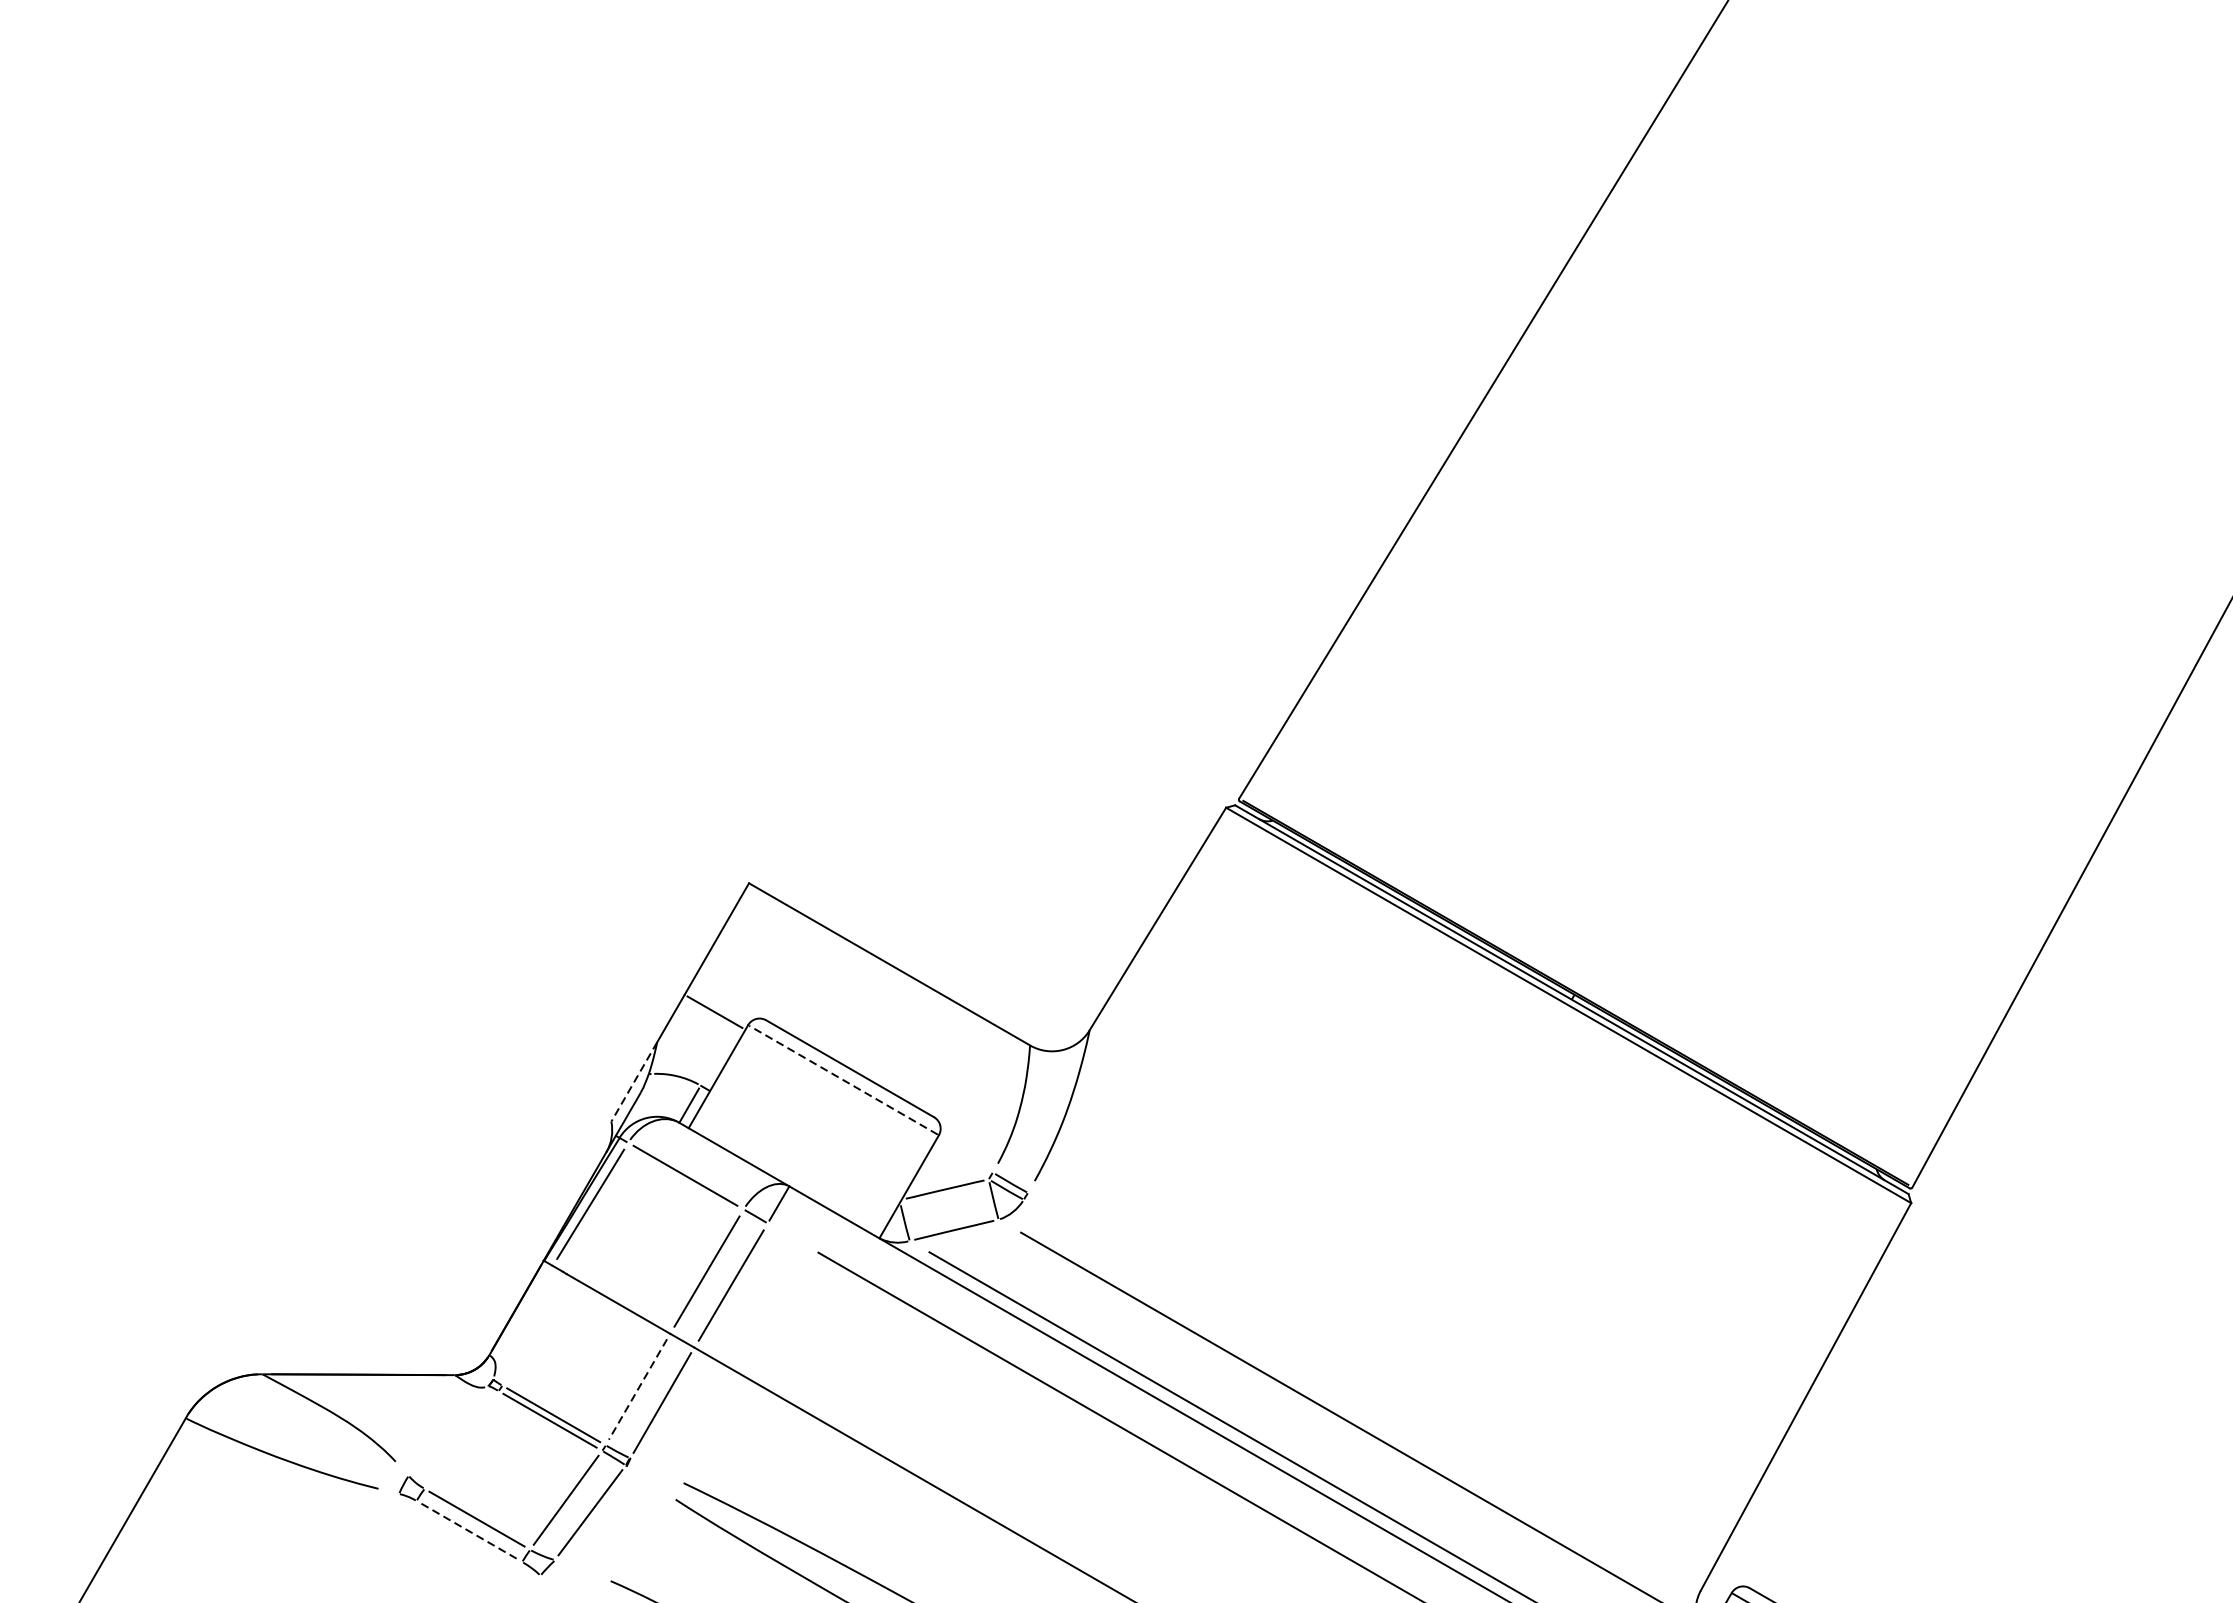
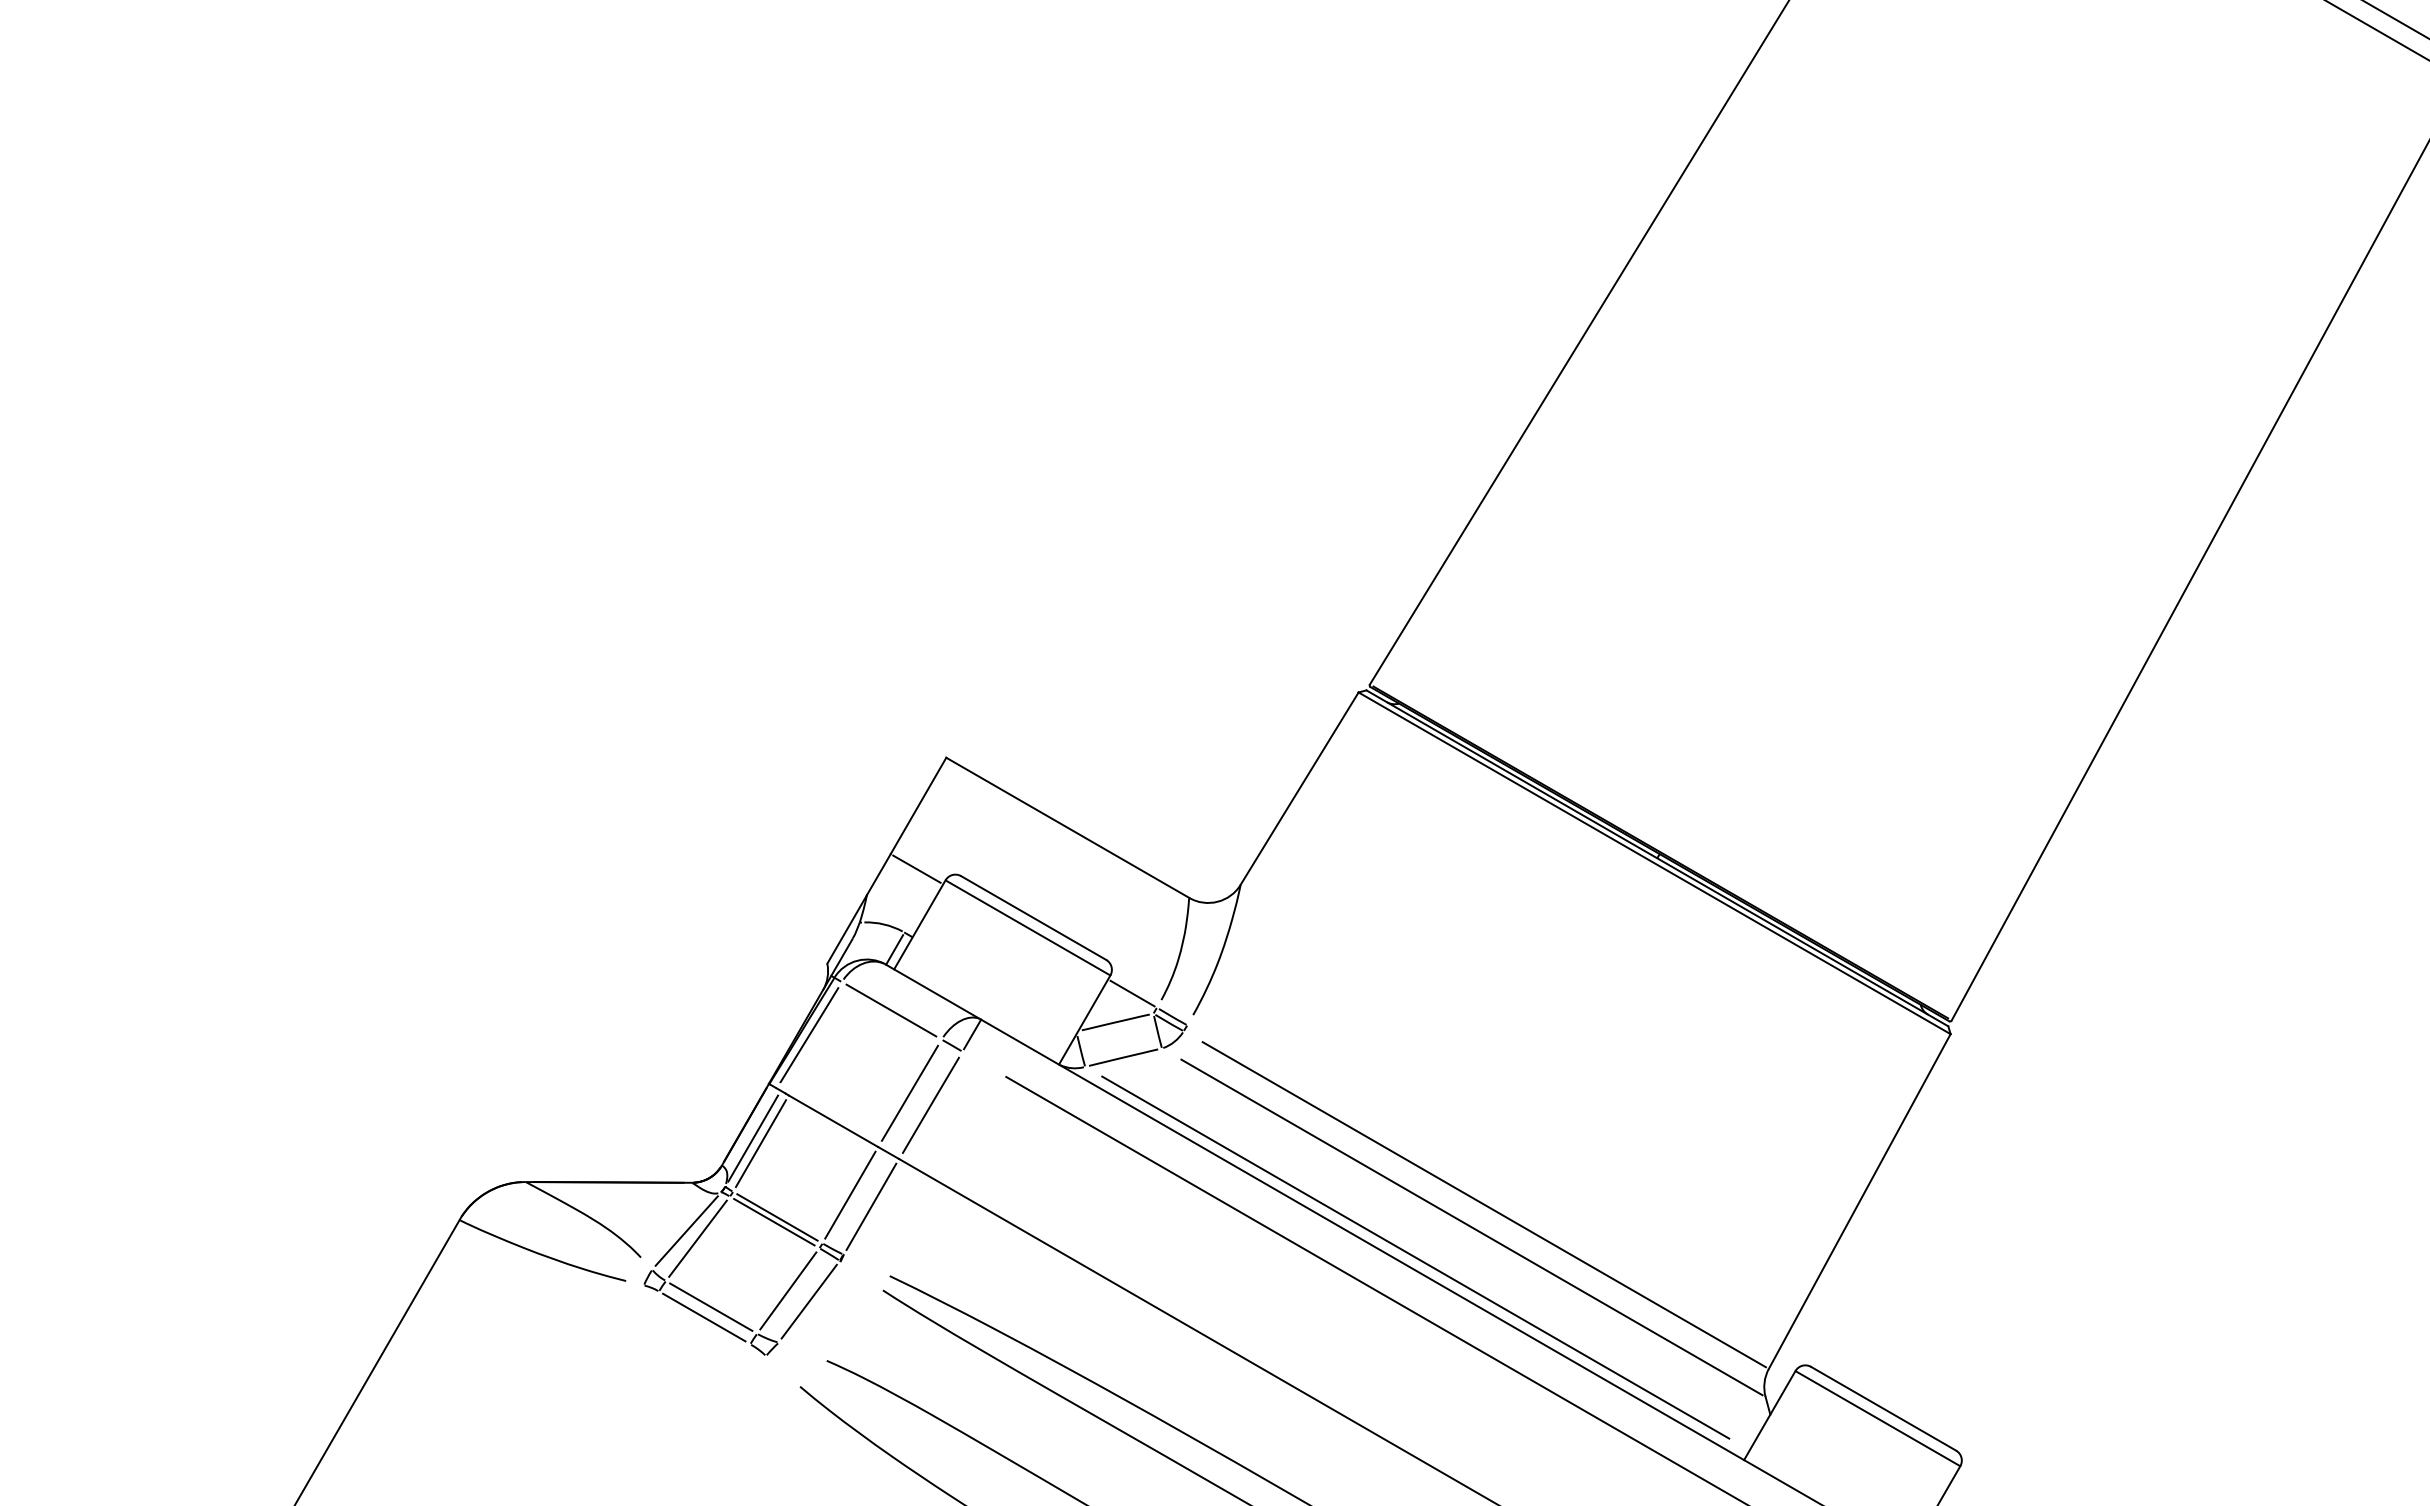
line: (842, 1079) -> (1027, 927), dashed -> solid
line: (634, 1082) -> (847, 929), dashed -> solid
line: (964, 1156) -> (1132, 993), added
line: (525, 1323) -> (753, 1138), added
line: (534, 1329) -> (760, 1143), added
line: (638, 1389) -> (850, 1195), dashed -> solid
line: (1370, 1400) -> (1483, 1204), added
line: (448, 1430) -> (686, 1230), added
line: (461, 1439) -> (697, 1238), added
line: (469, 1531) -> (704, 1317), dashed -> solid

